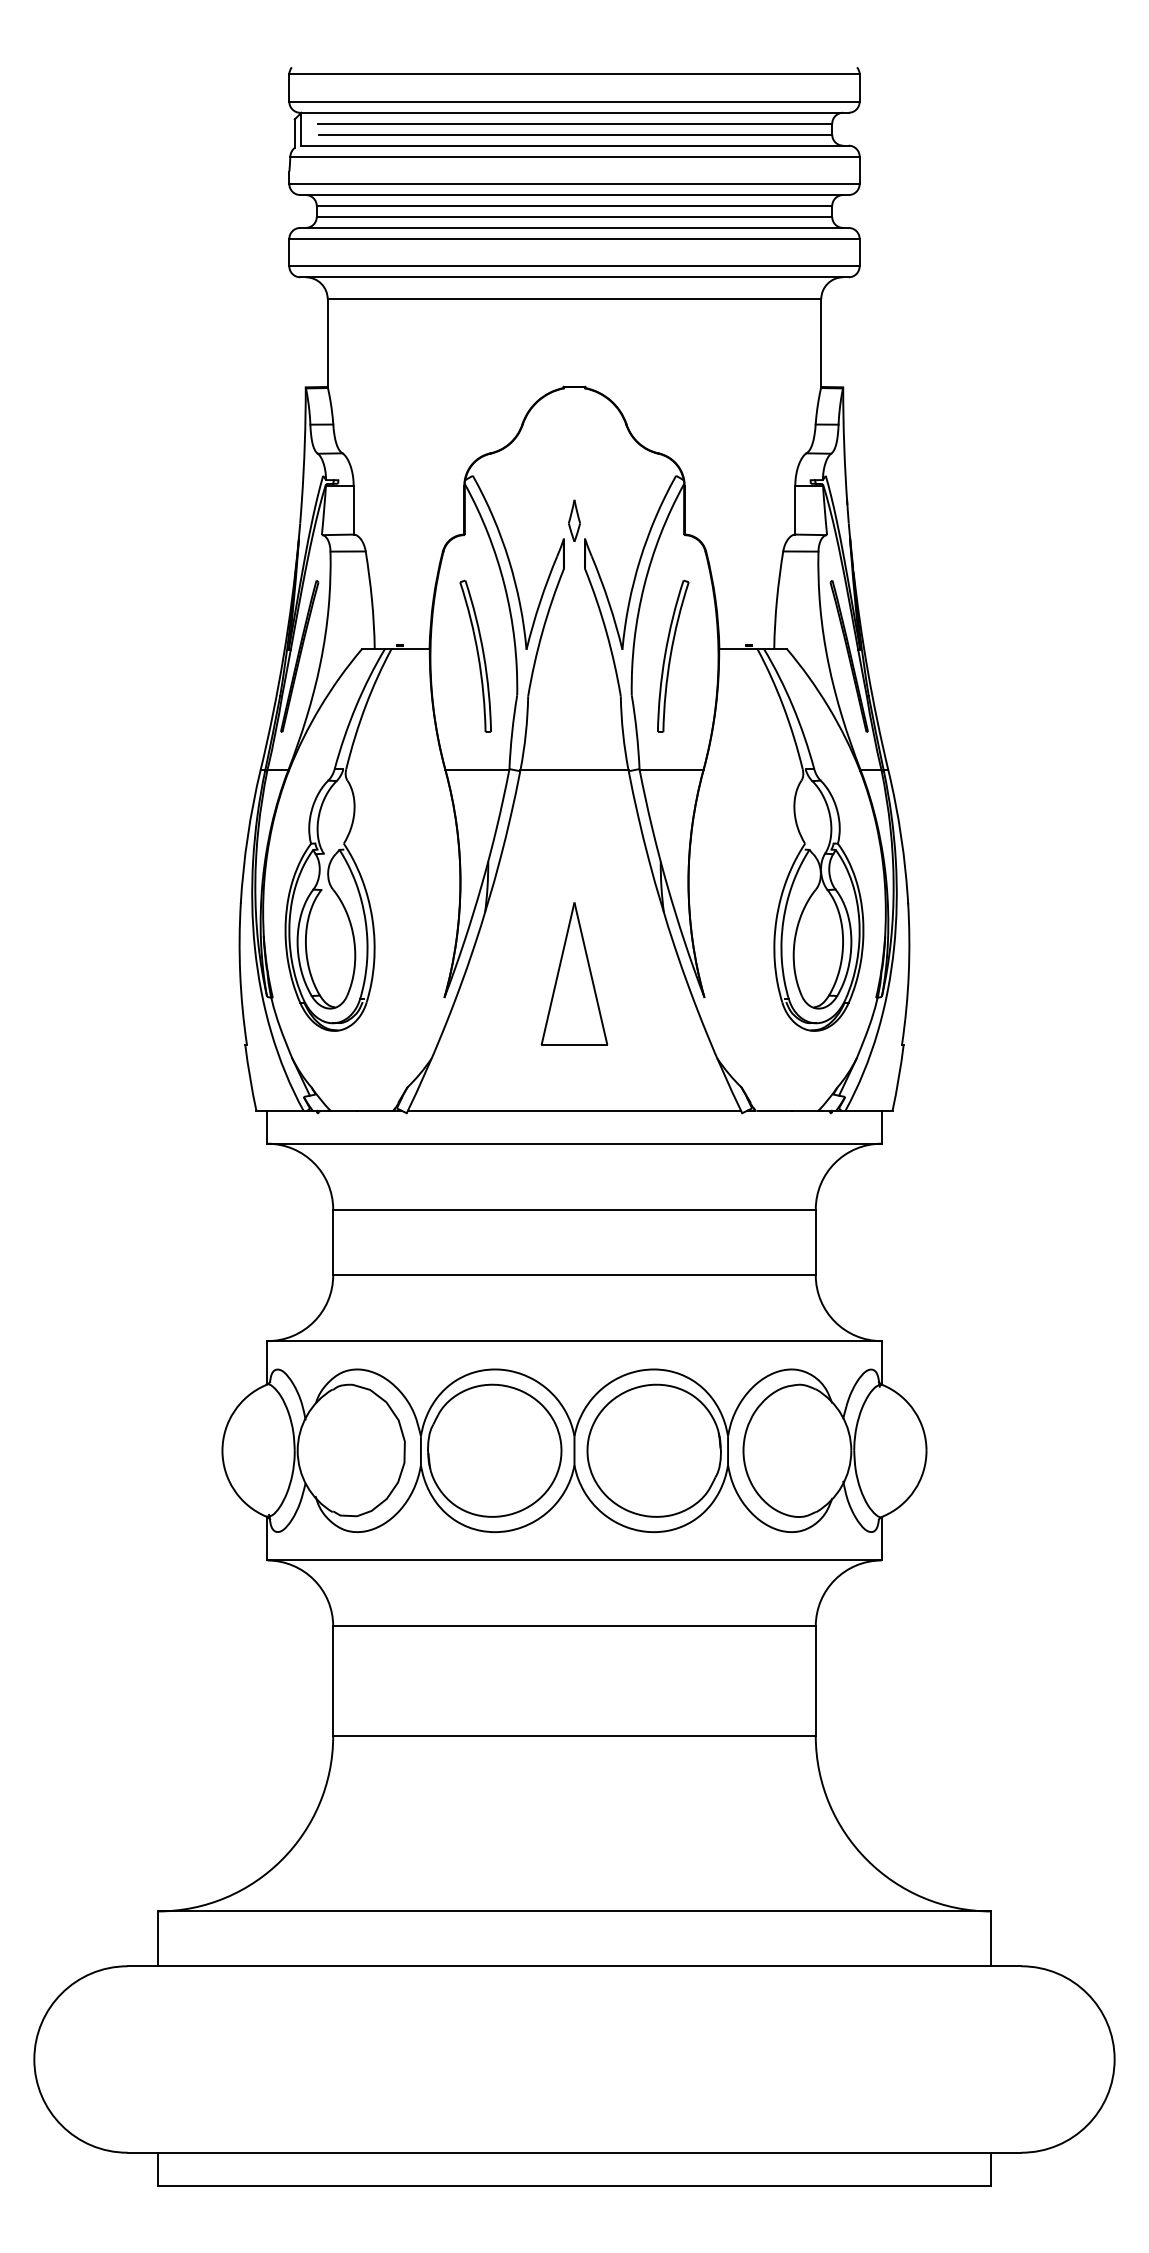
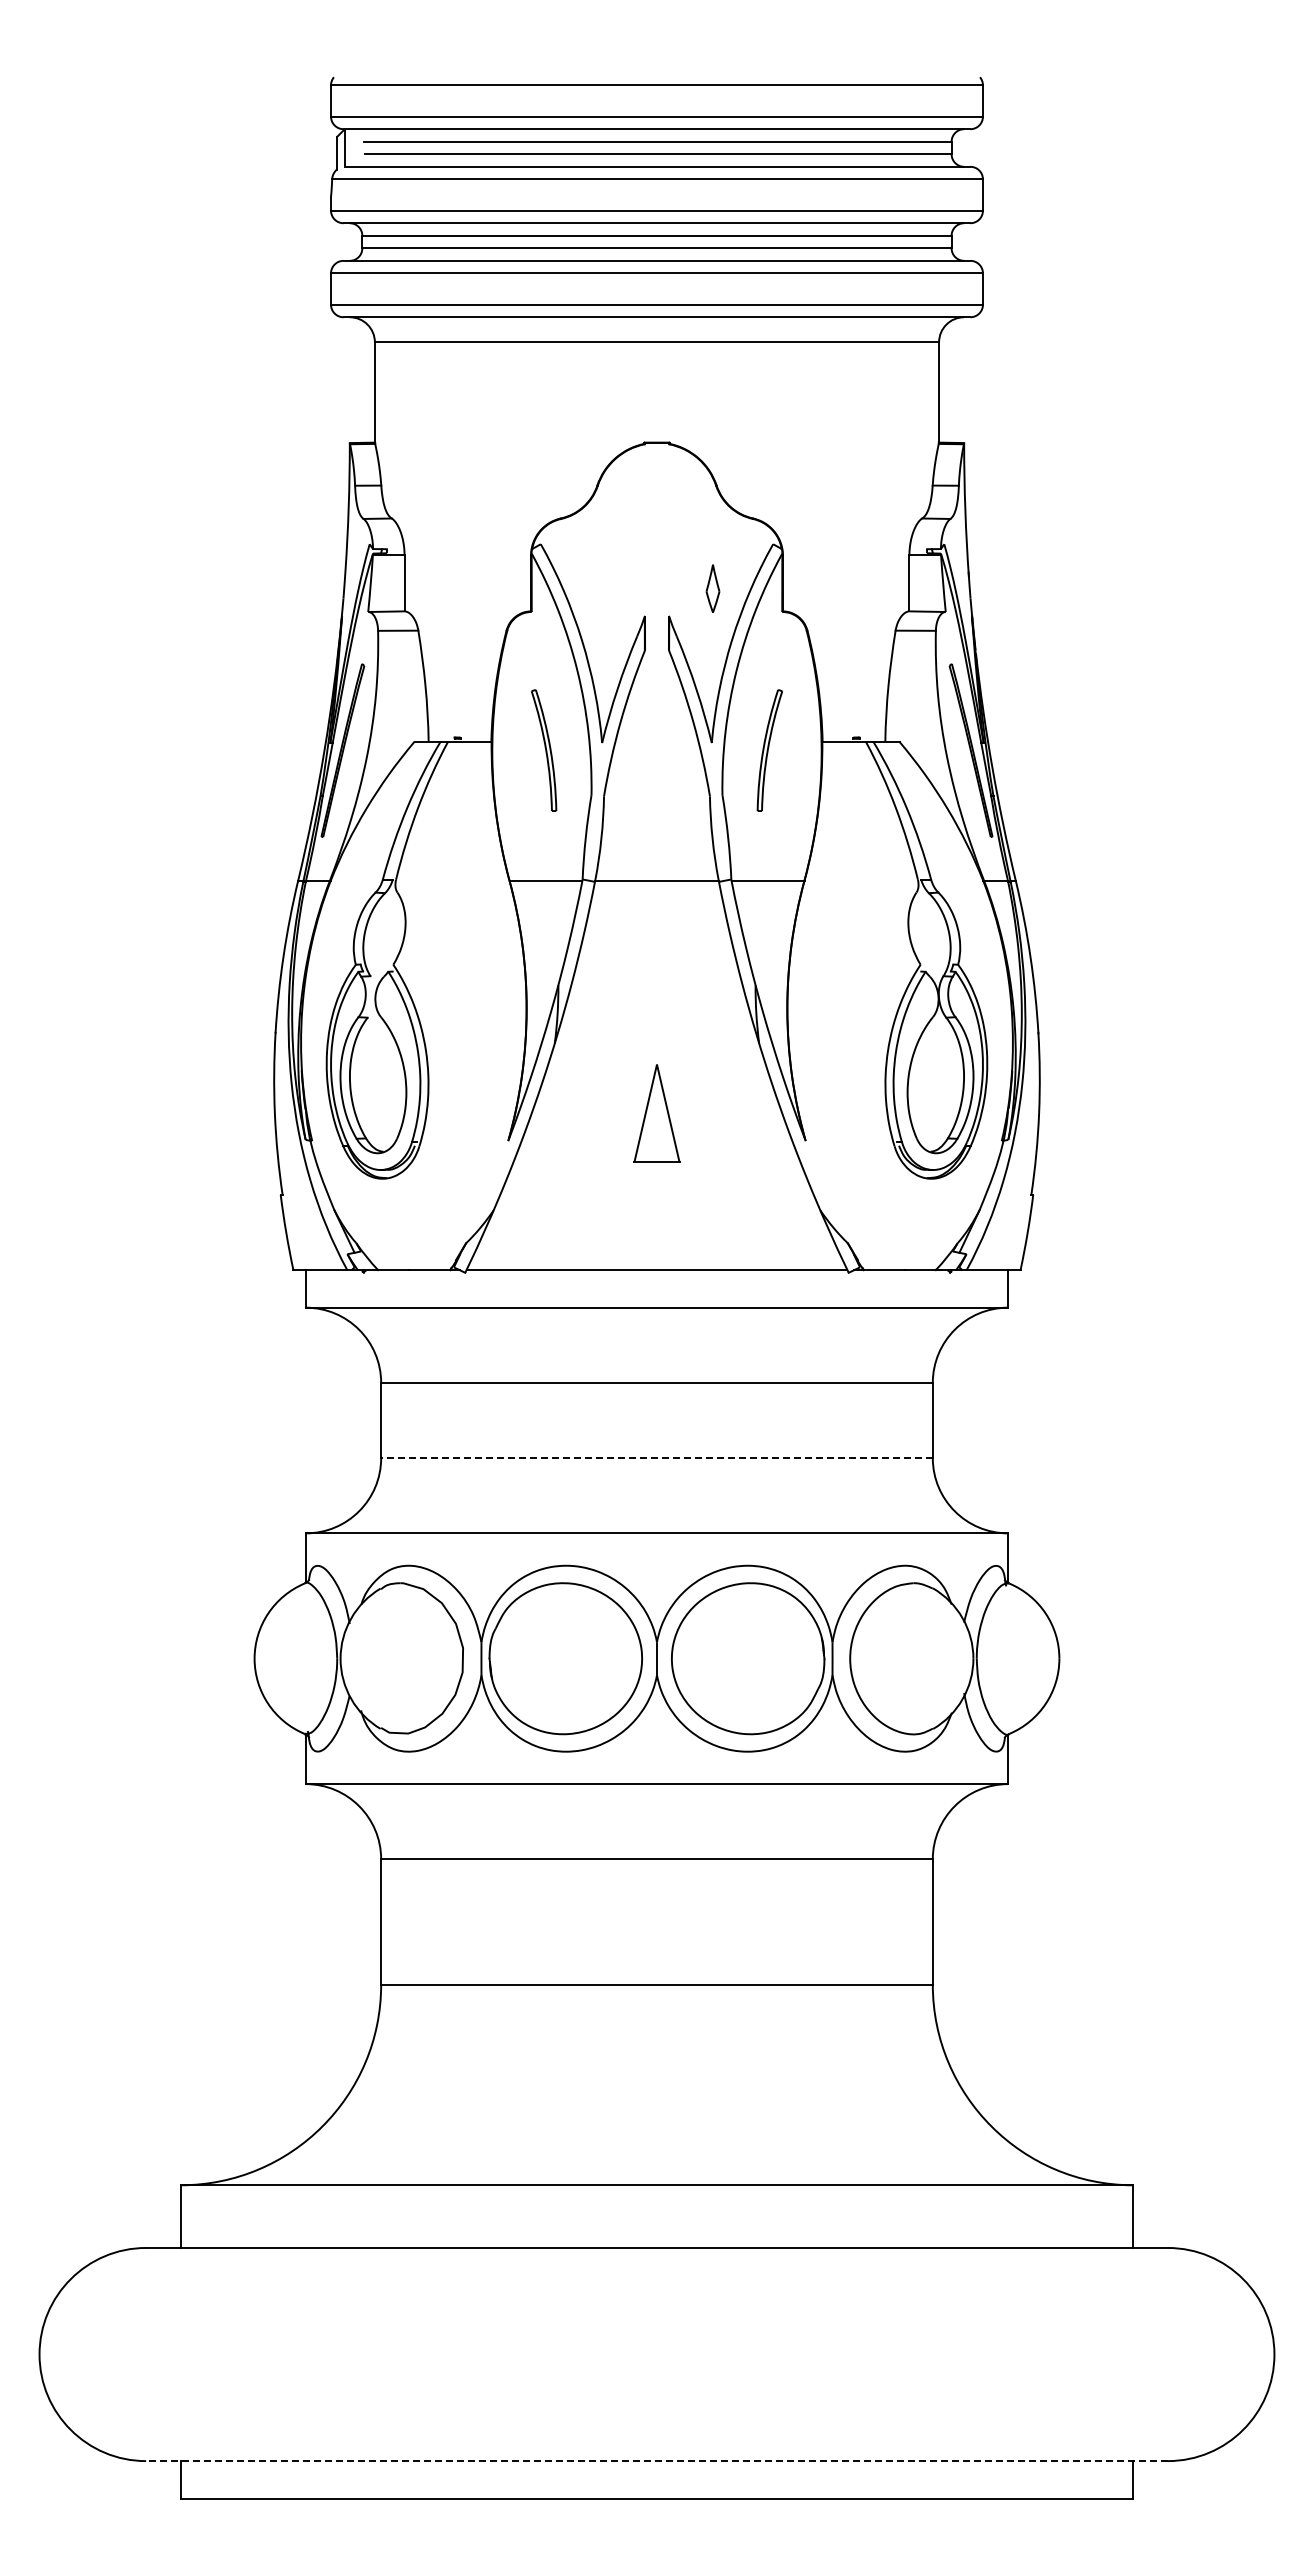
part: (574, 520) -> (712, 588), moved
part: (475, 656) -> (543, 750), size x0.7
part: (672, 656) -> (769, 750), size x0.7
part: (574, 973) -> (656, 1113), size x0.6
line: (574, 1275) -> (656, 1458), solid -> dashed
line: (574, 2153) -> (656, 2461), solid -> dashed

